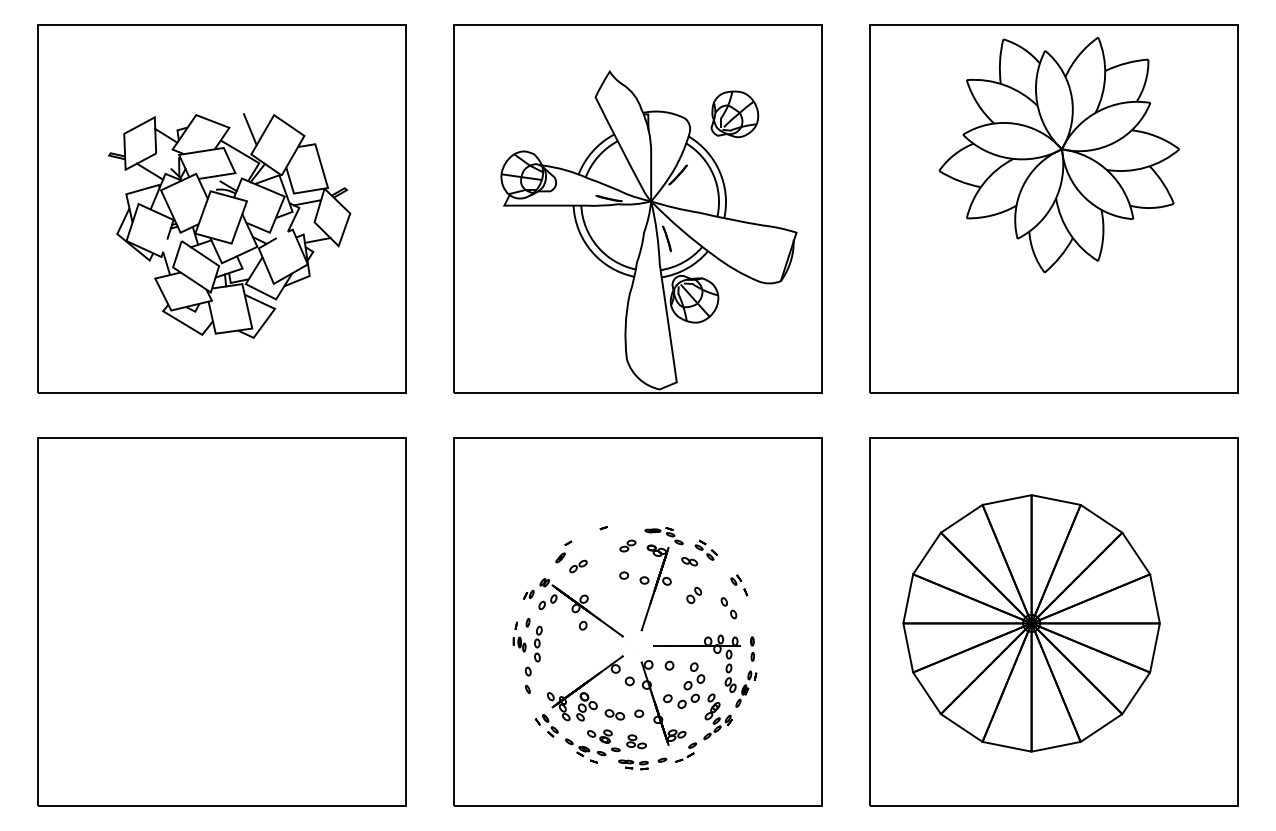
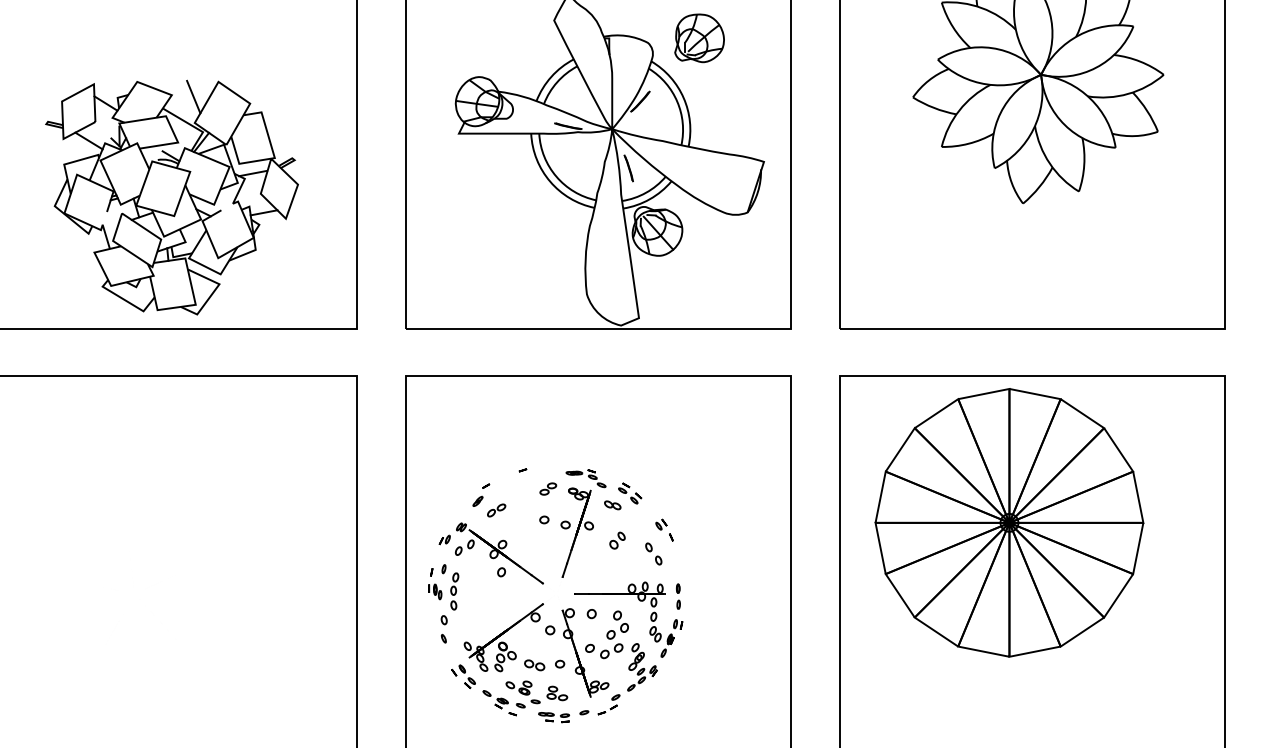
part: (229, 225) -> (171, 197), moved
part: (1031, 623) -> (1009, 522), moved
part: (623, 655) -> (543, 603), moved

